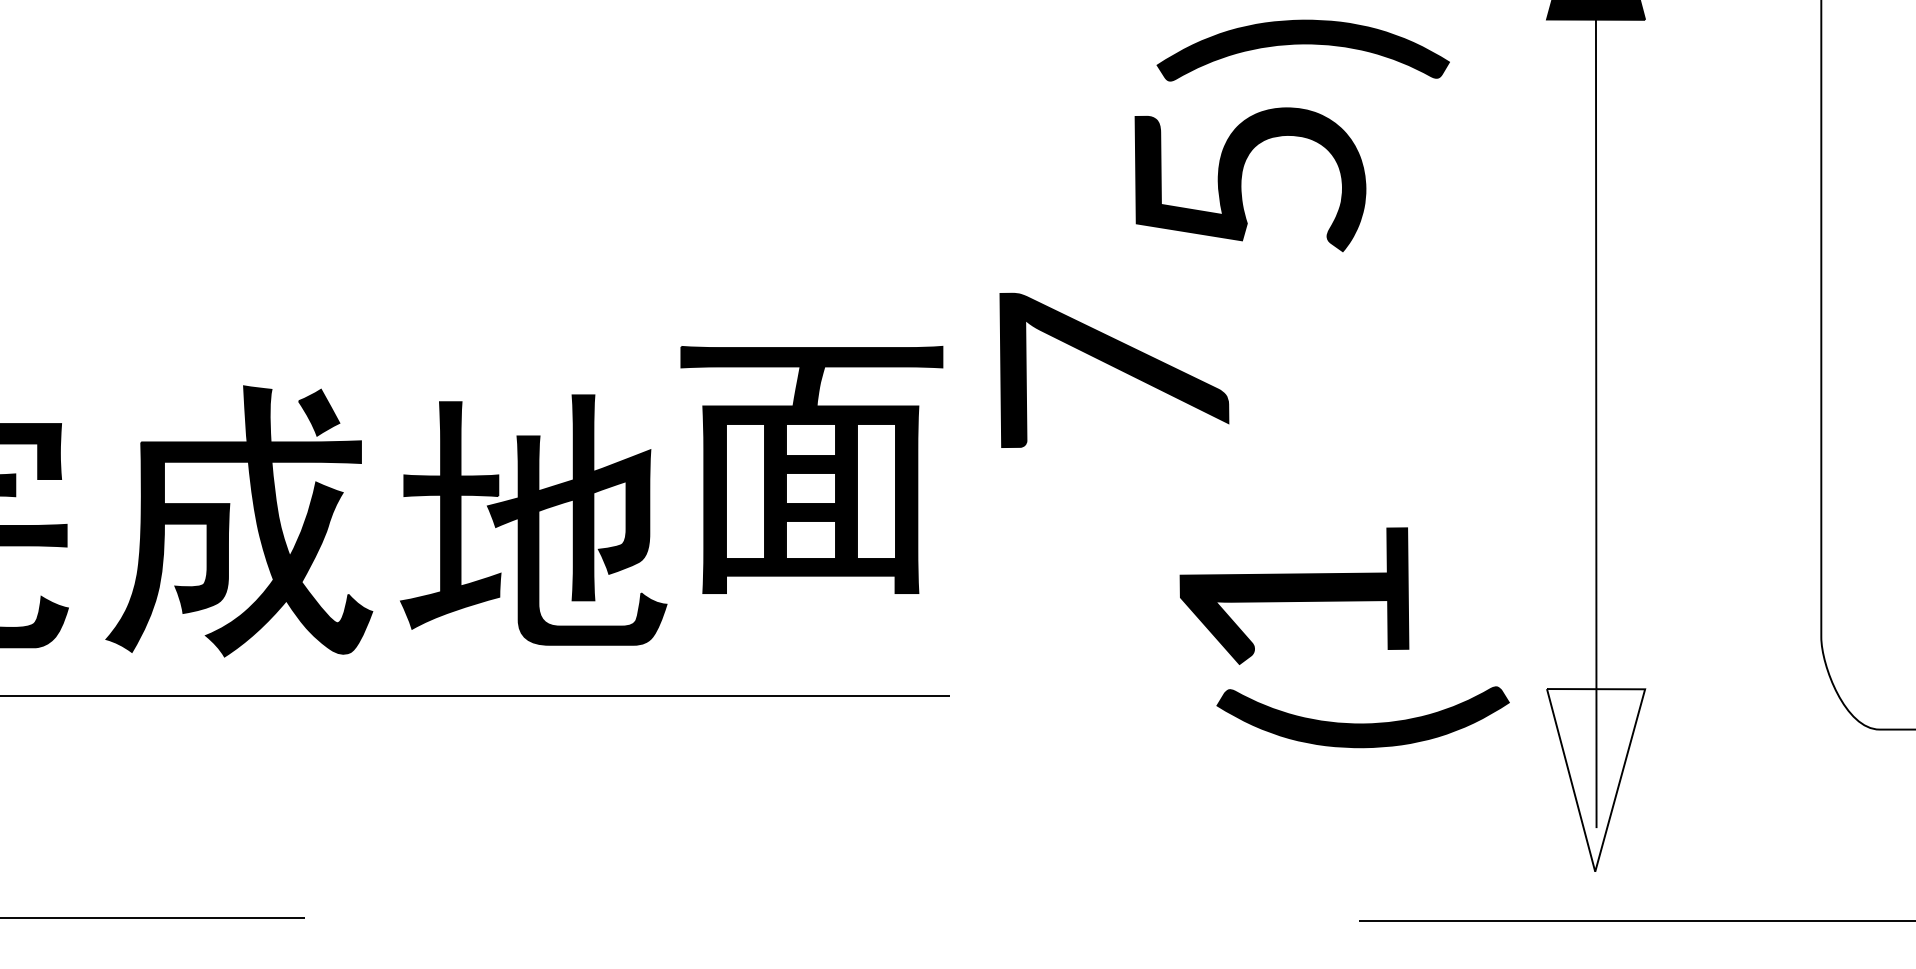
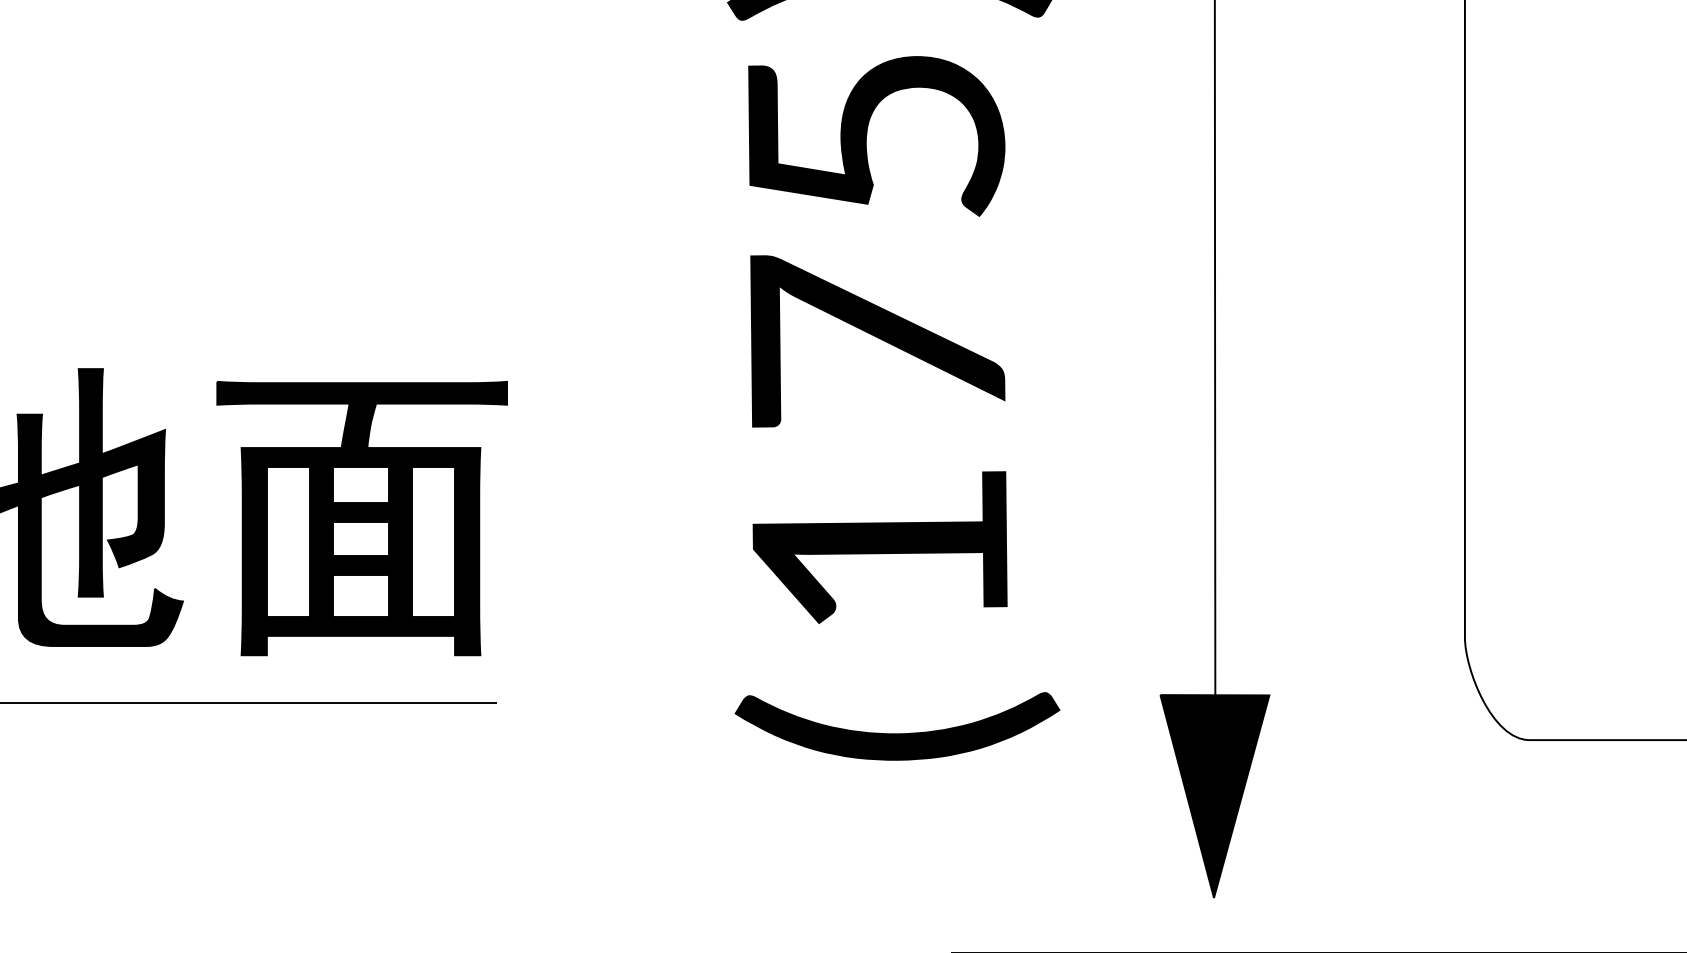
text: (1250, 179) -> (876, 136), moved
text: (1114, 369) -> (877, 340), moved
part: (811, 469) -> (361, 518), moved
text: (1294, 595) -> (880, 546), moved
text: (1362, 717) -> (896, 726), moved
fill: (1595, 780) -> (1214, 796), added

